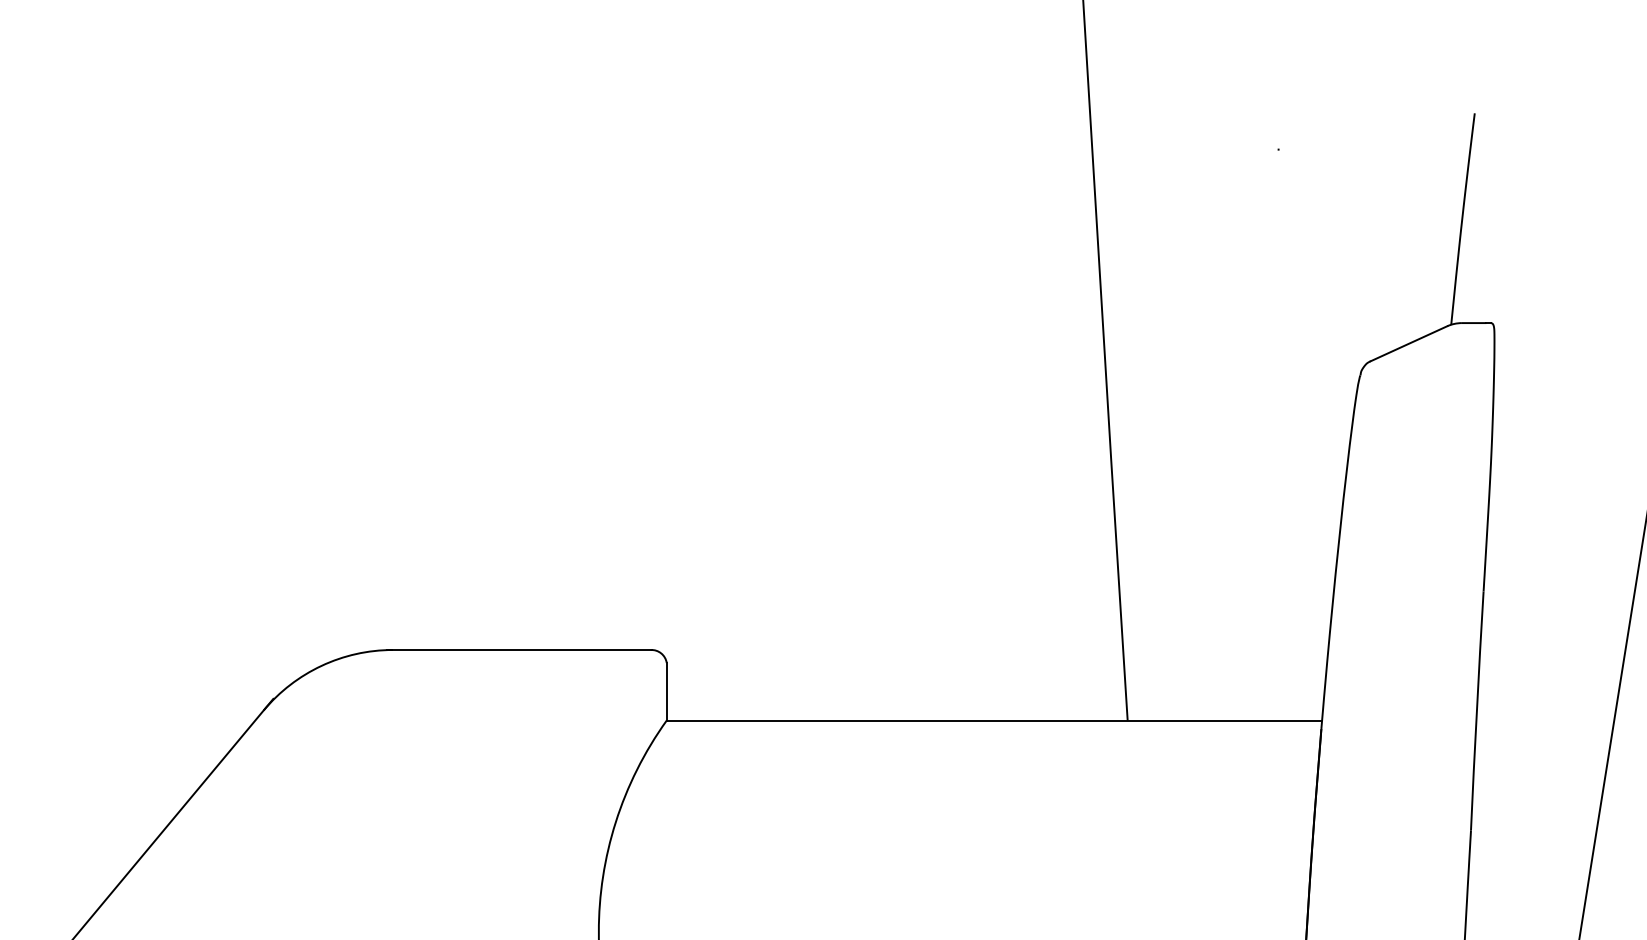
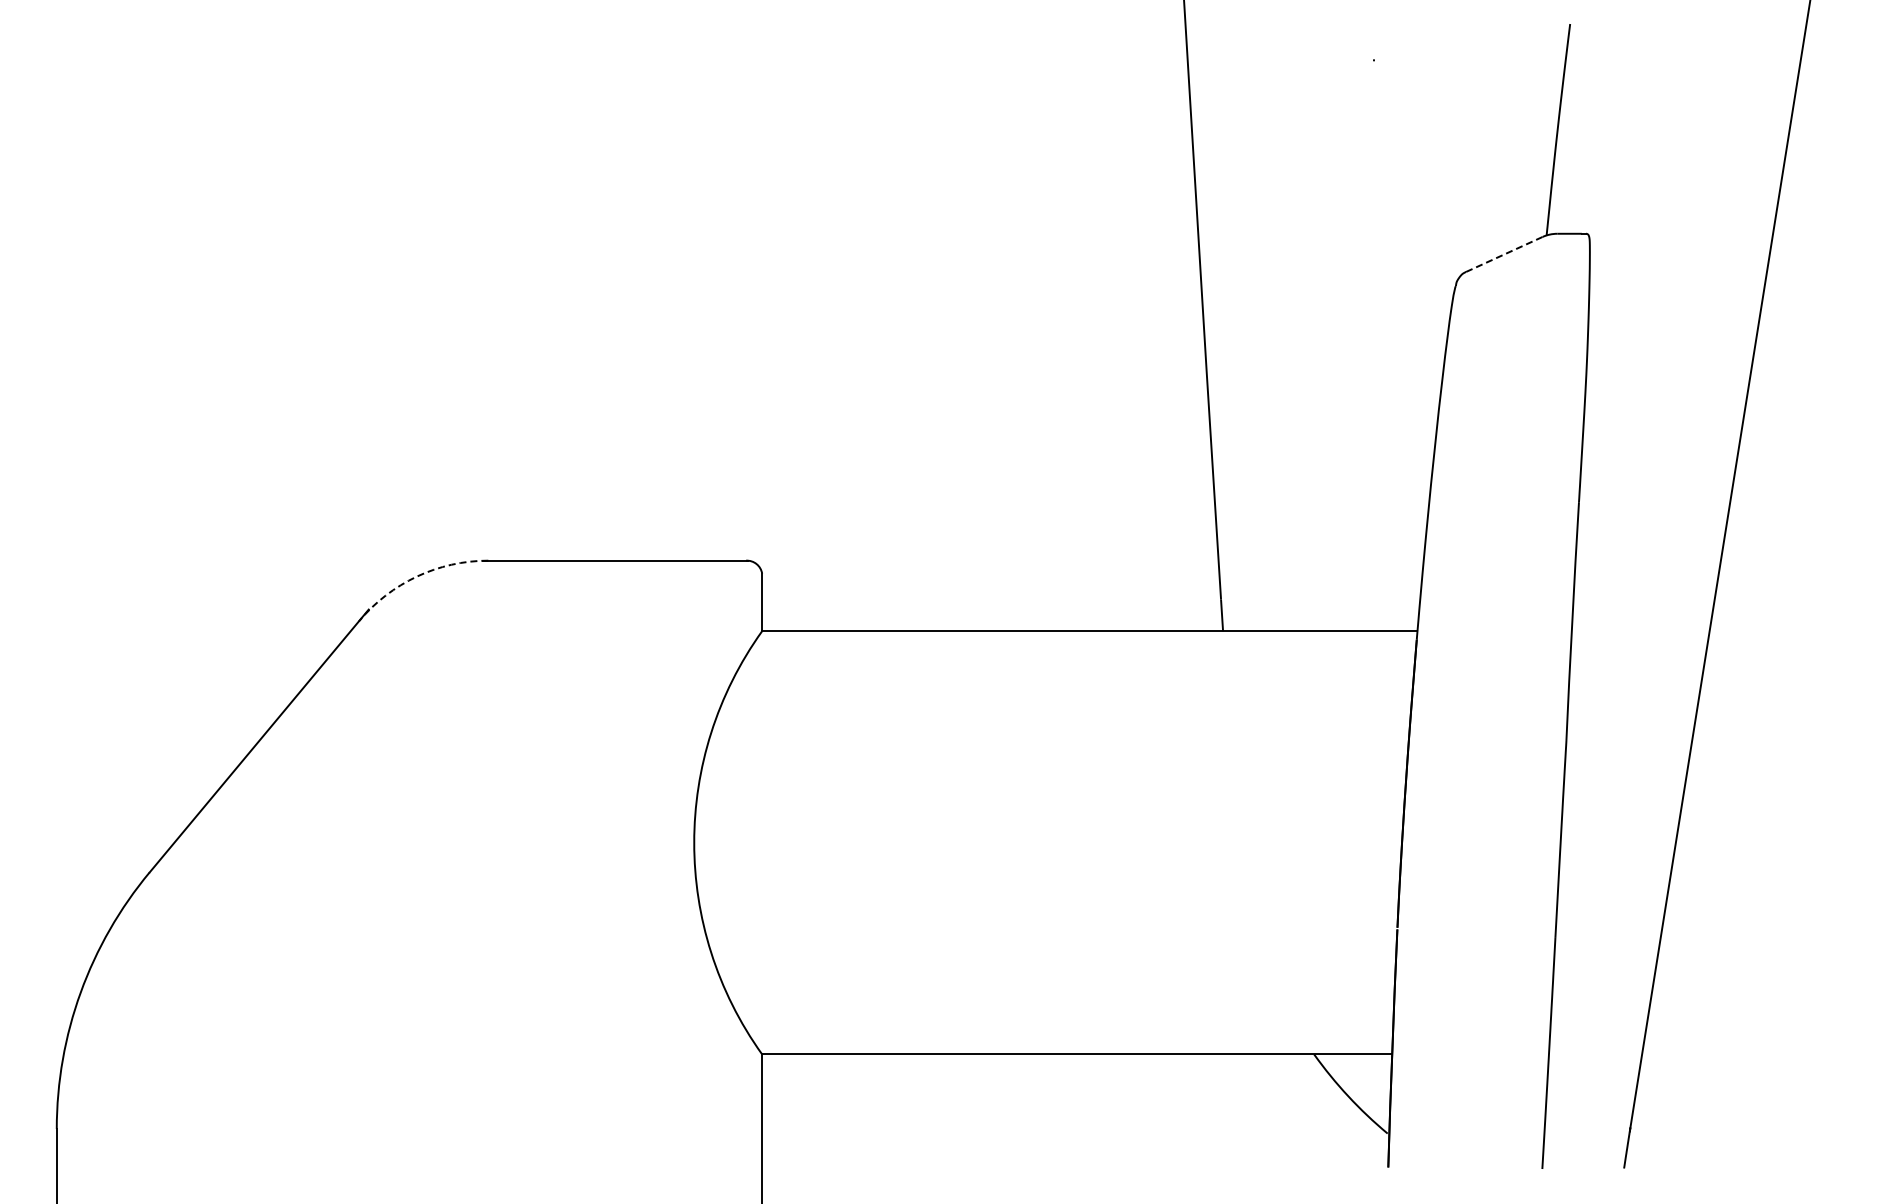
line: (1409, 343) -> (1504, 254), solid -> dashed
arc: (321, 665) -> (416, 576), solid -> dashed

